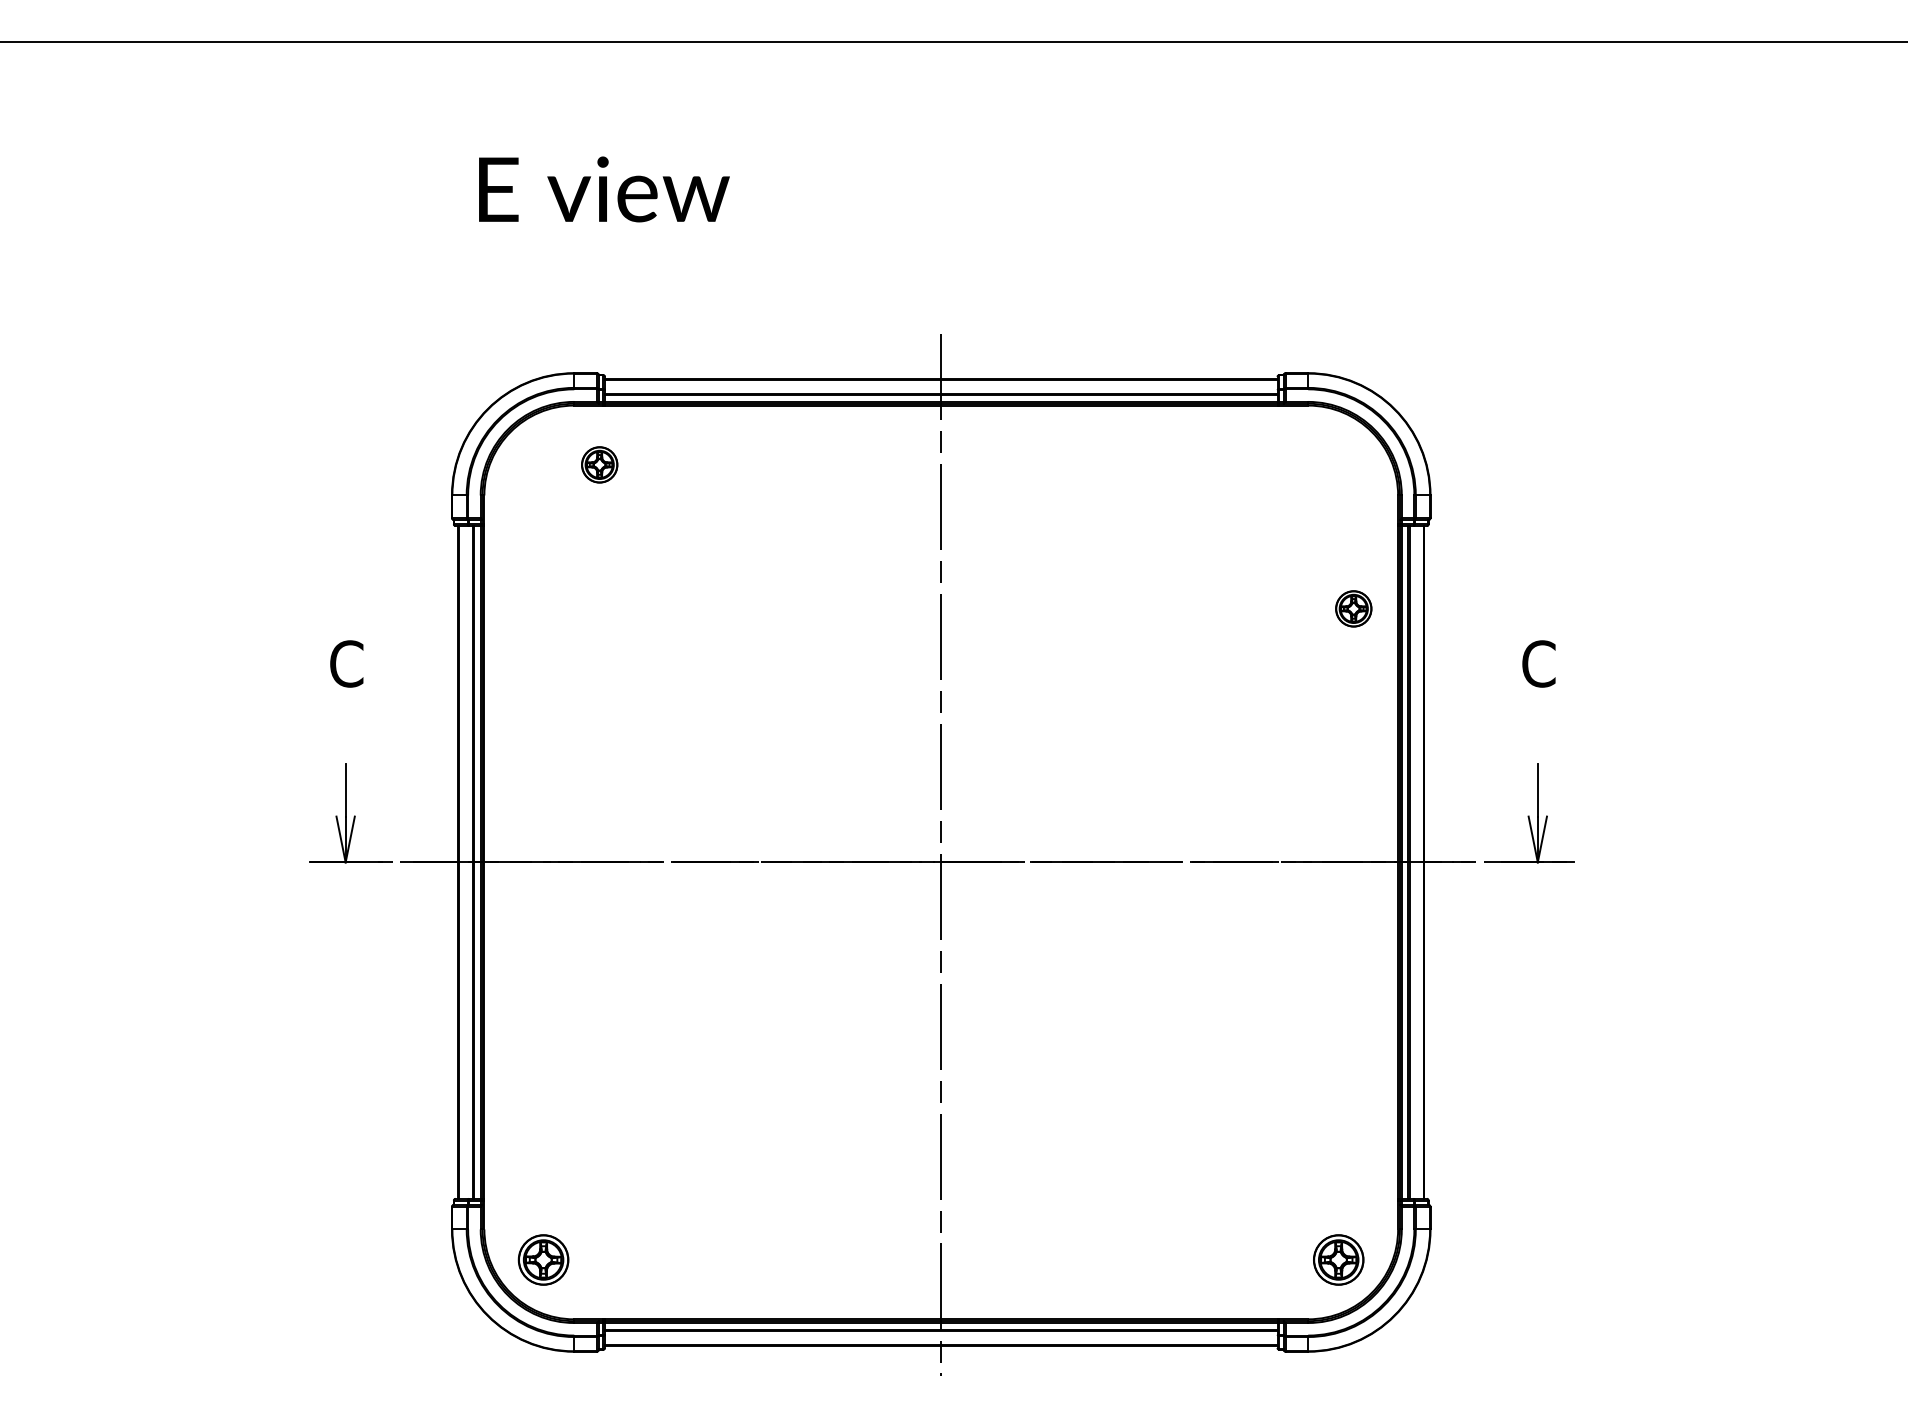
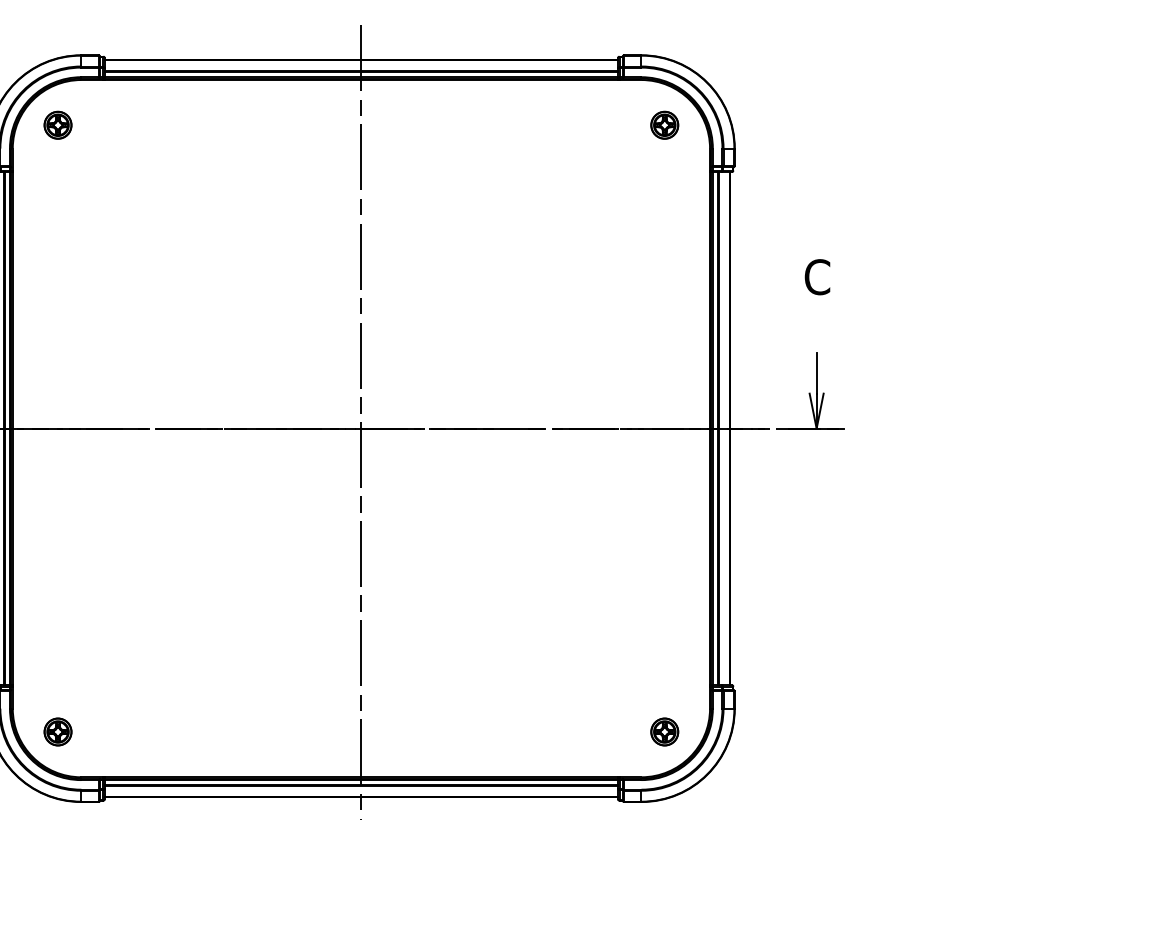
part: (599, 464) -> (57, 124), moved
part: (1353, 608) -> (664, 124), moved
part: (543, 1259) -> (57, 731), size x0.71
part: (1338, 1259) -> (664, 731), size x0.71

